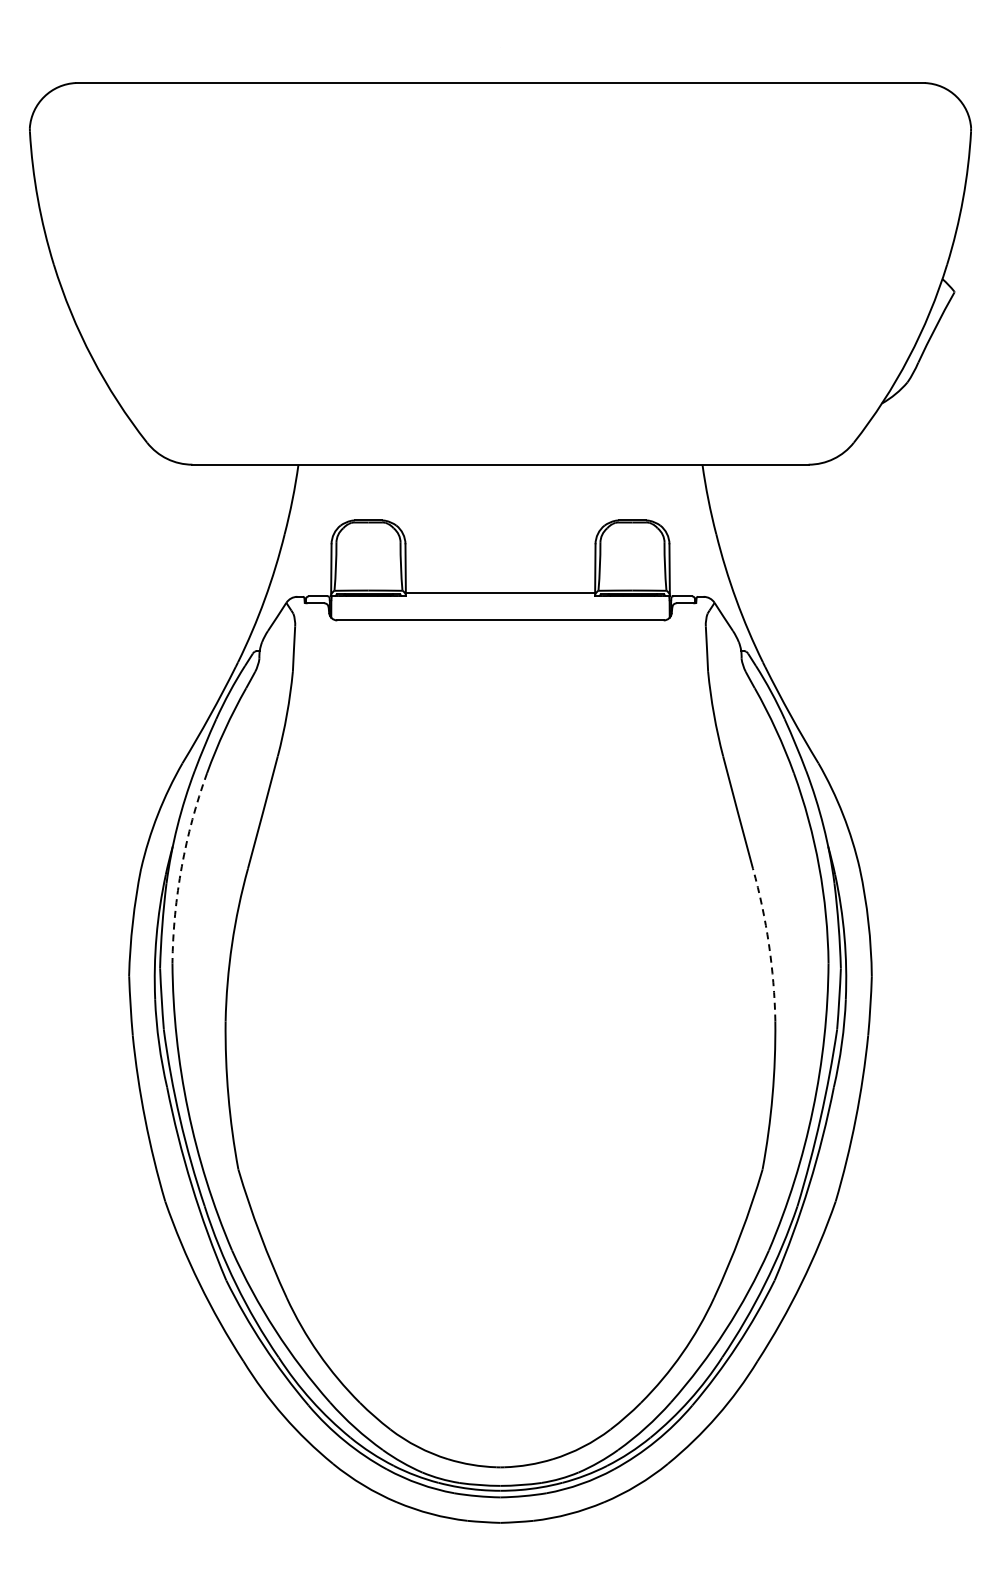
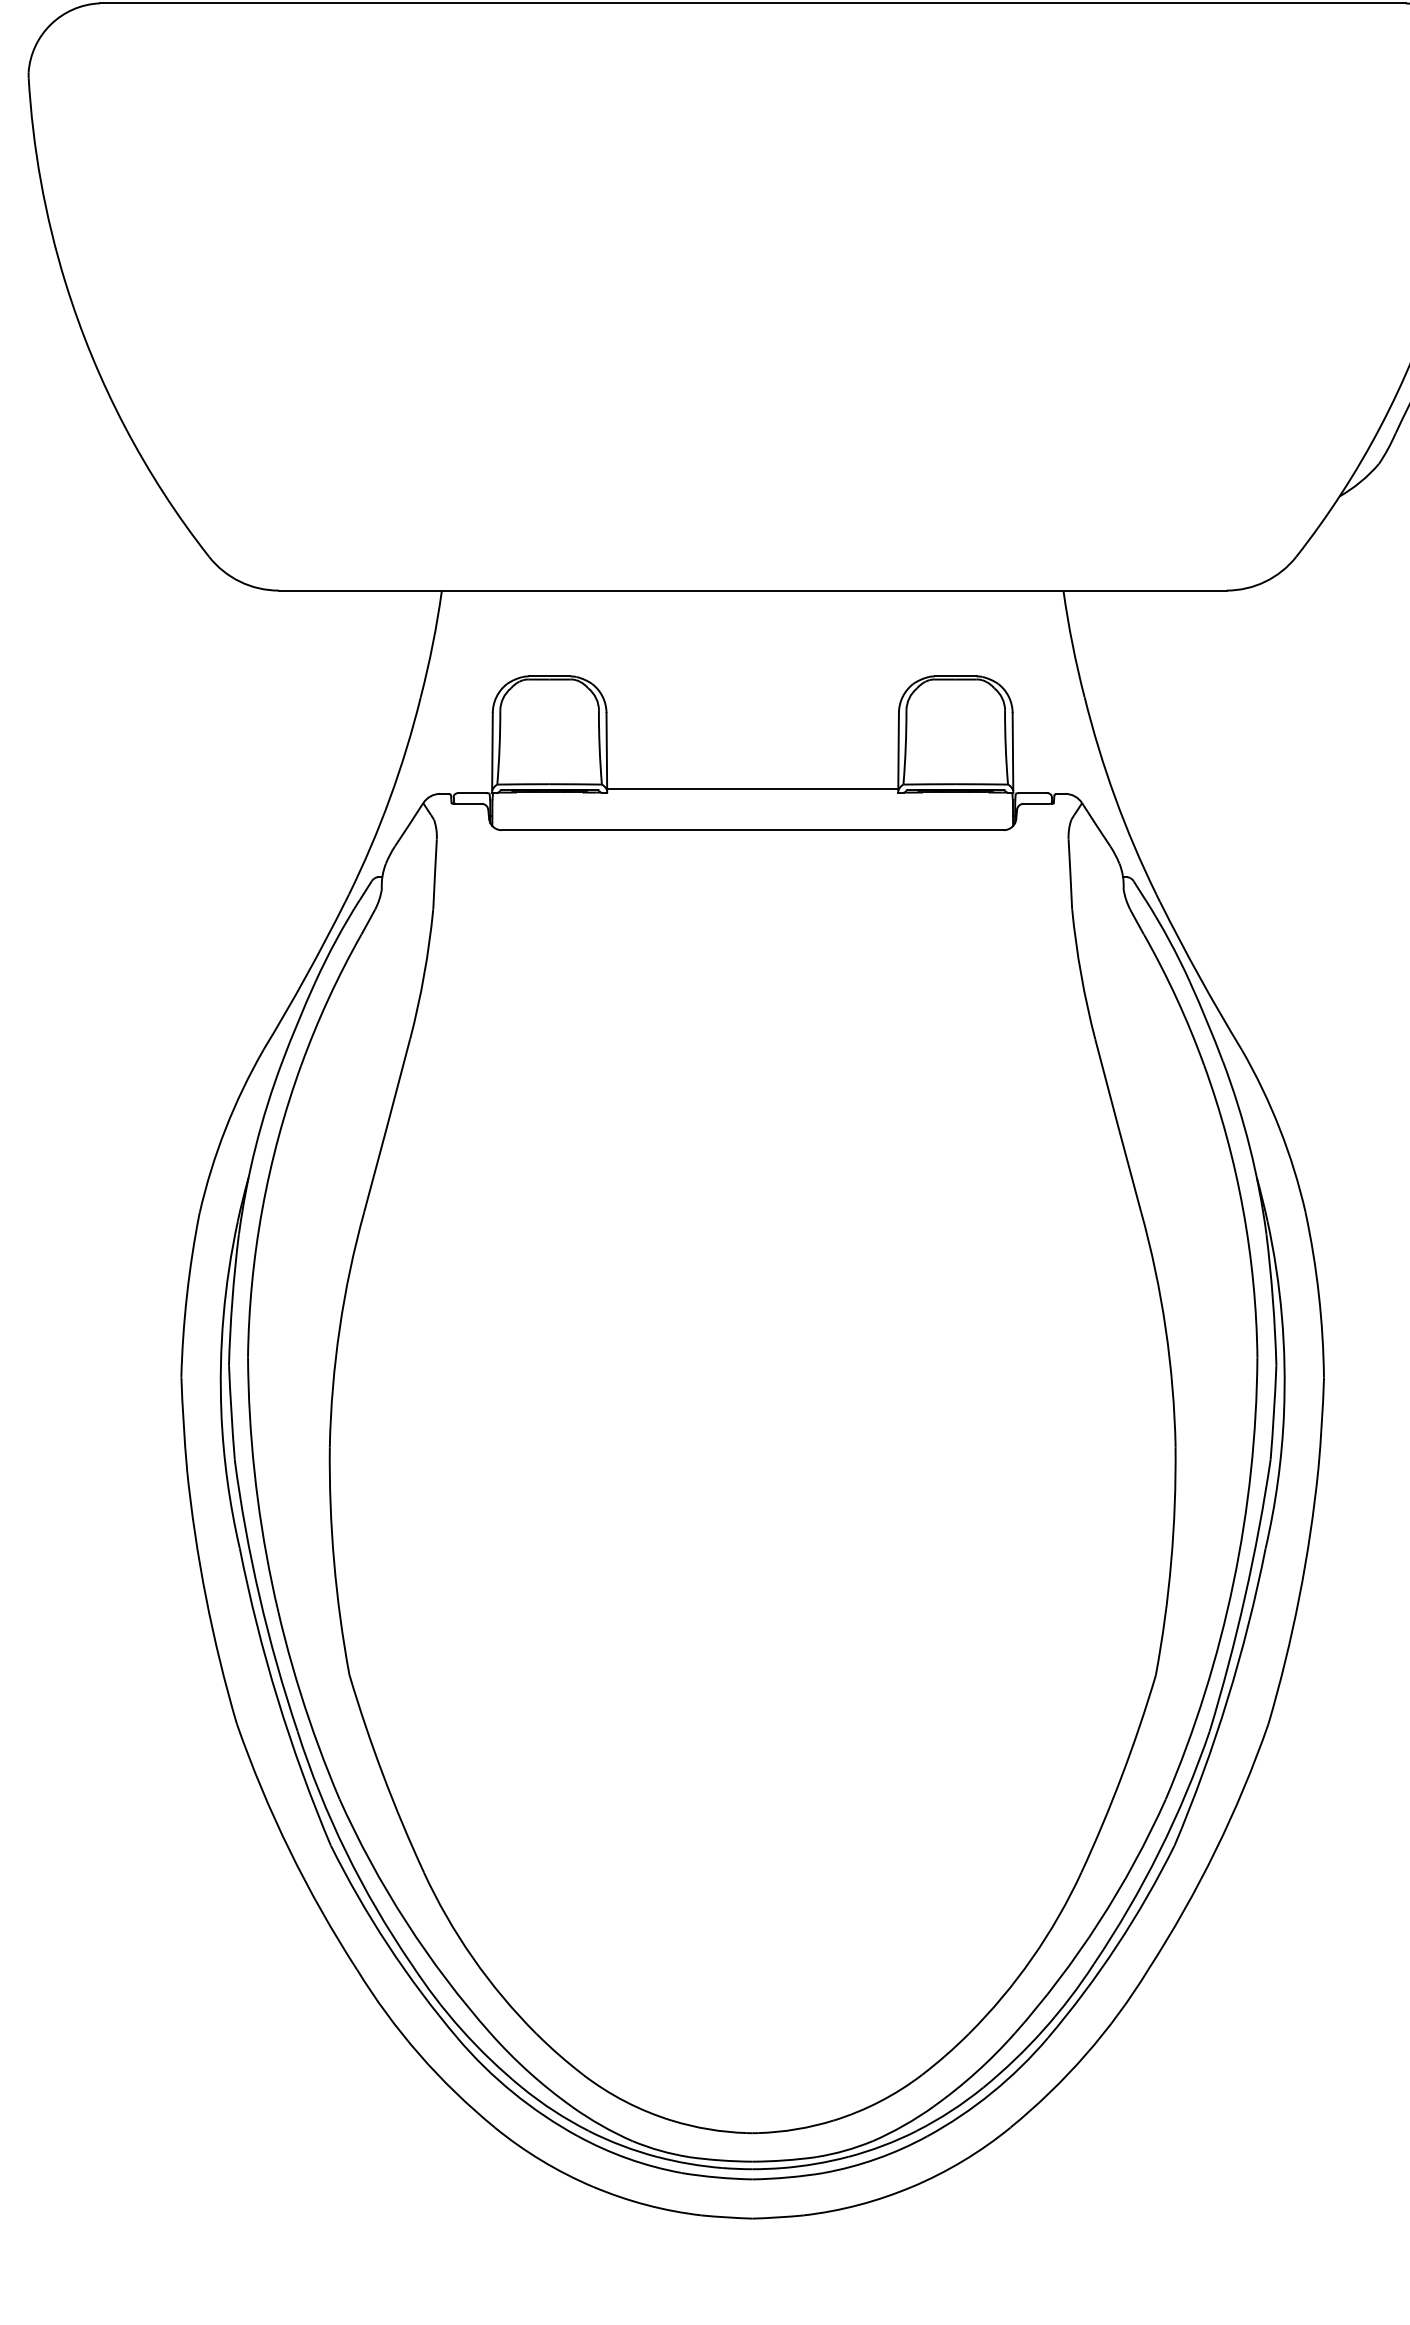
arc: (181, 866) -> (261, 1208), dashed -> solid
arc: (768, 944) -> (1165, 1328), dashed -> solid

